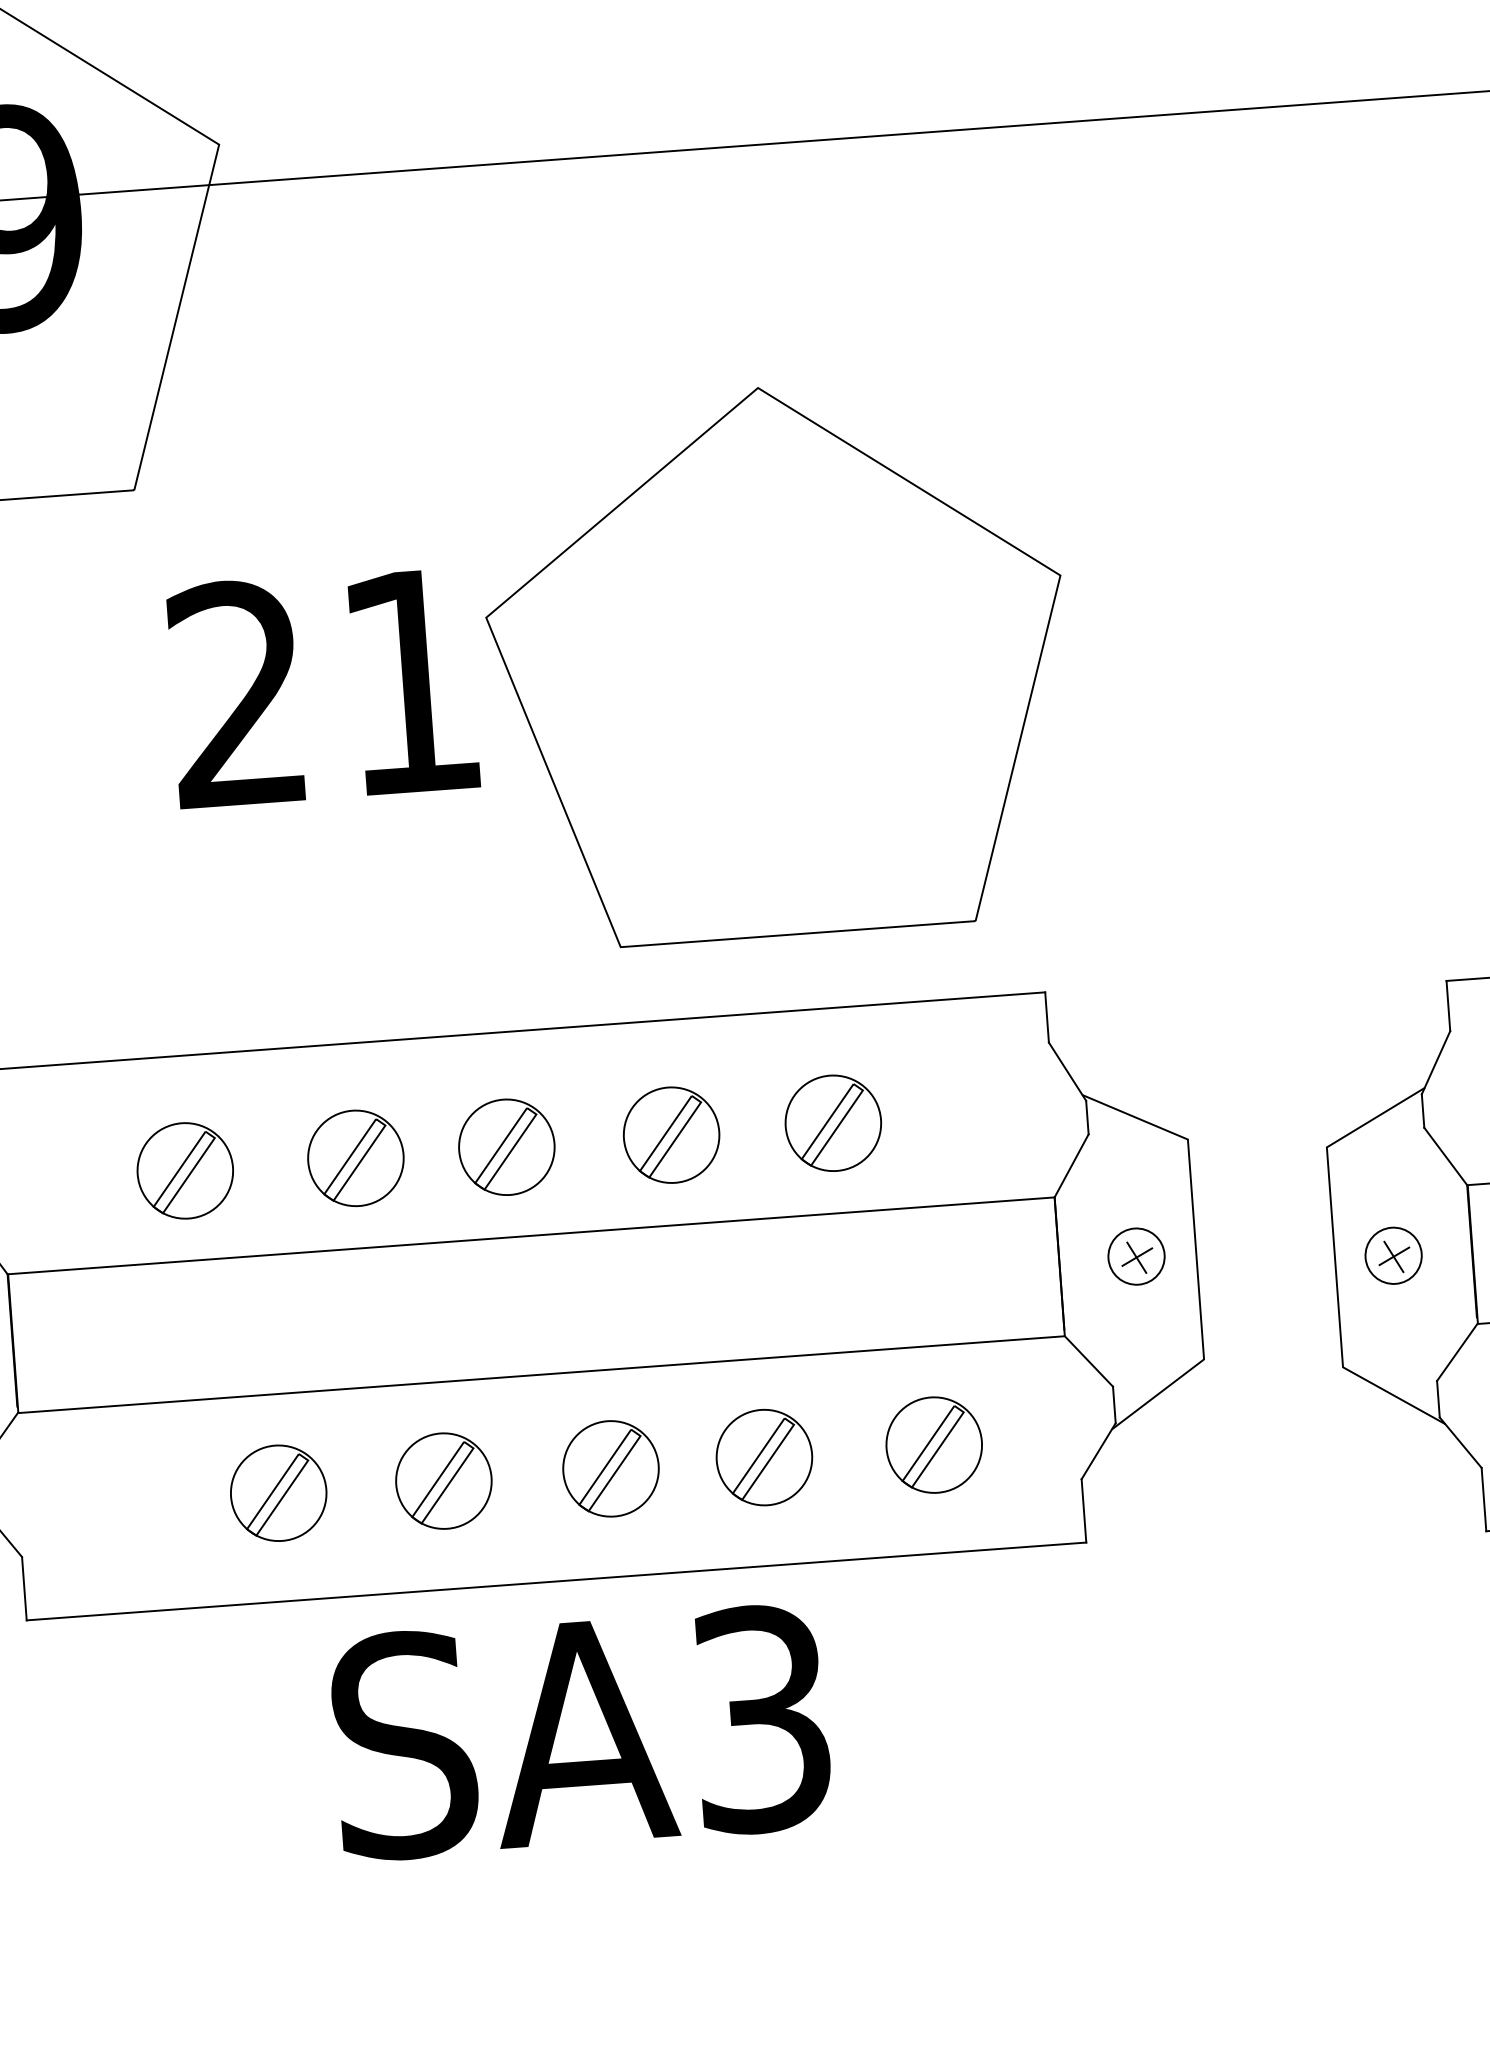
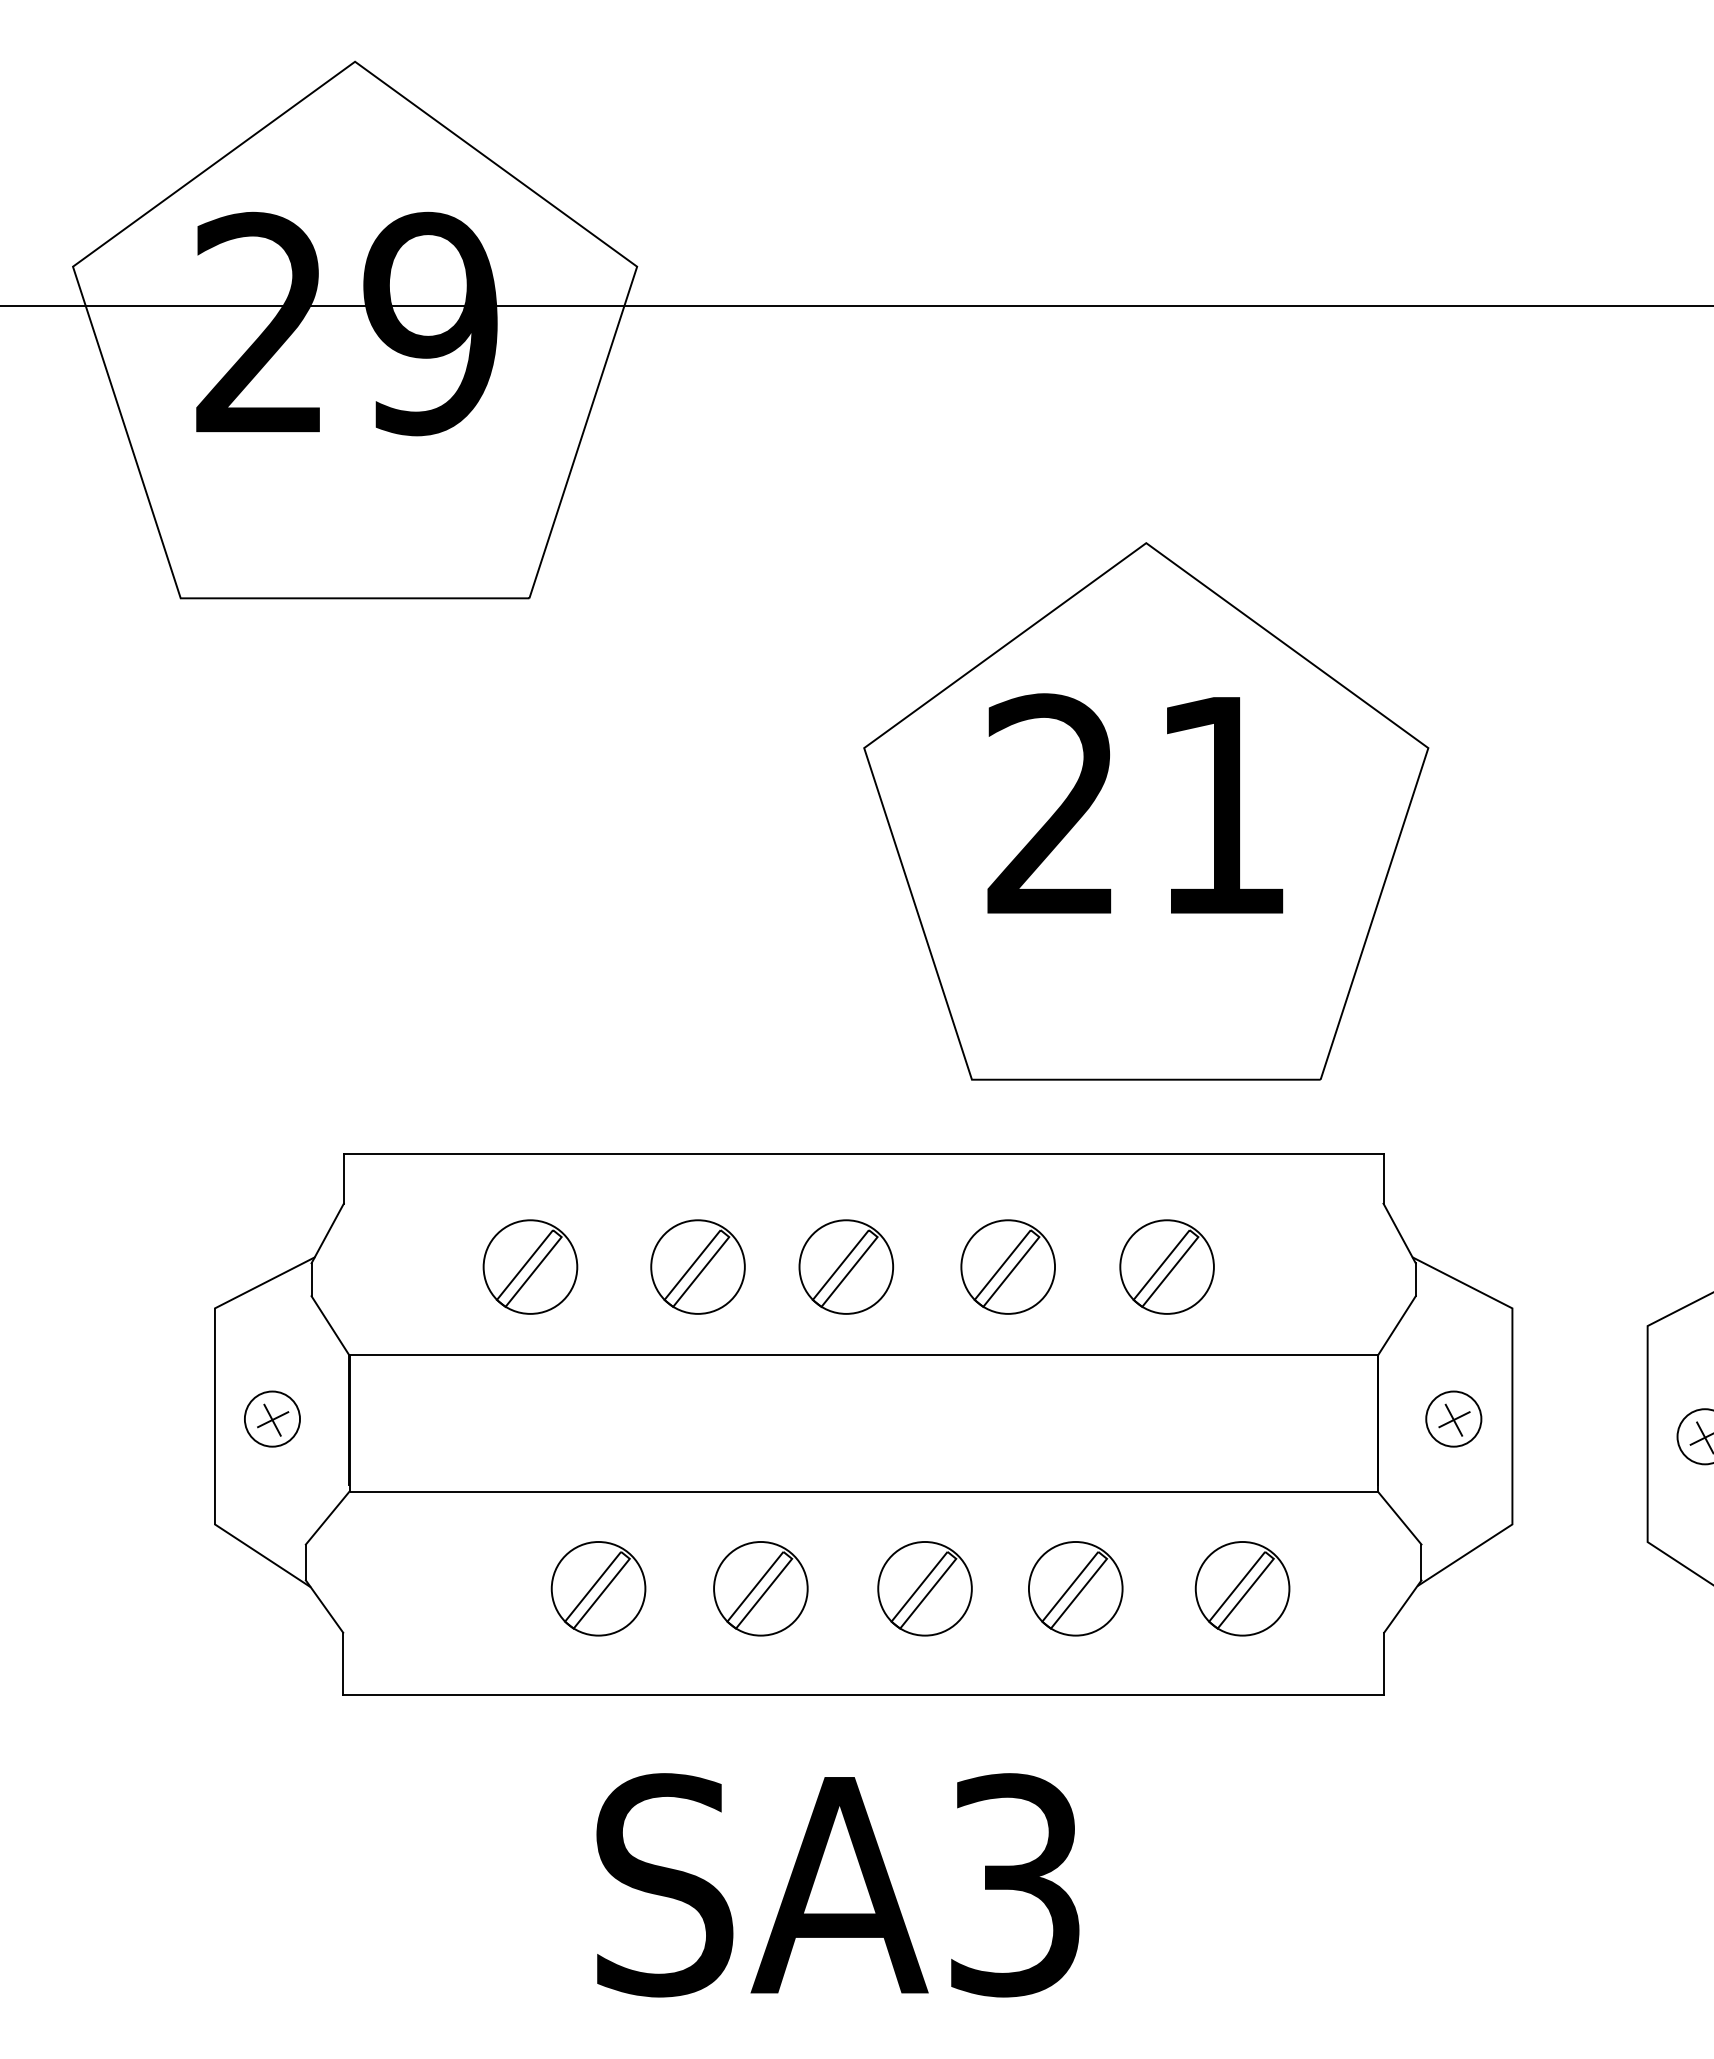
text: (322, 686) -> (1135, 803), moved
text: (580, 1732) -> (837, 1885), moved

